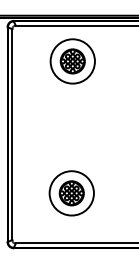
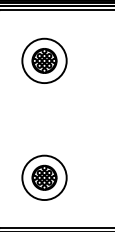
part: (72, 61) -> (44, 60), moved
part: (71, 193) -> (44, 177), moved

